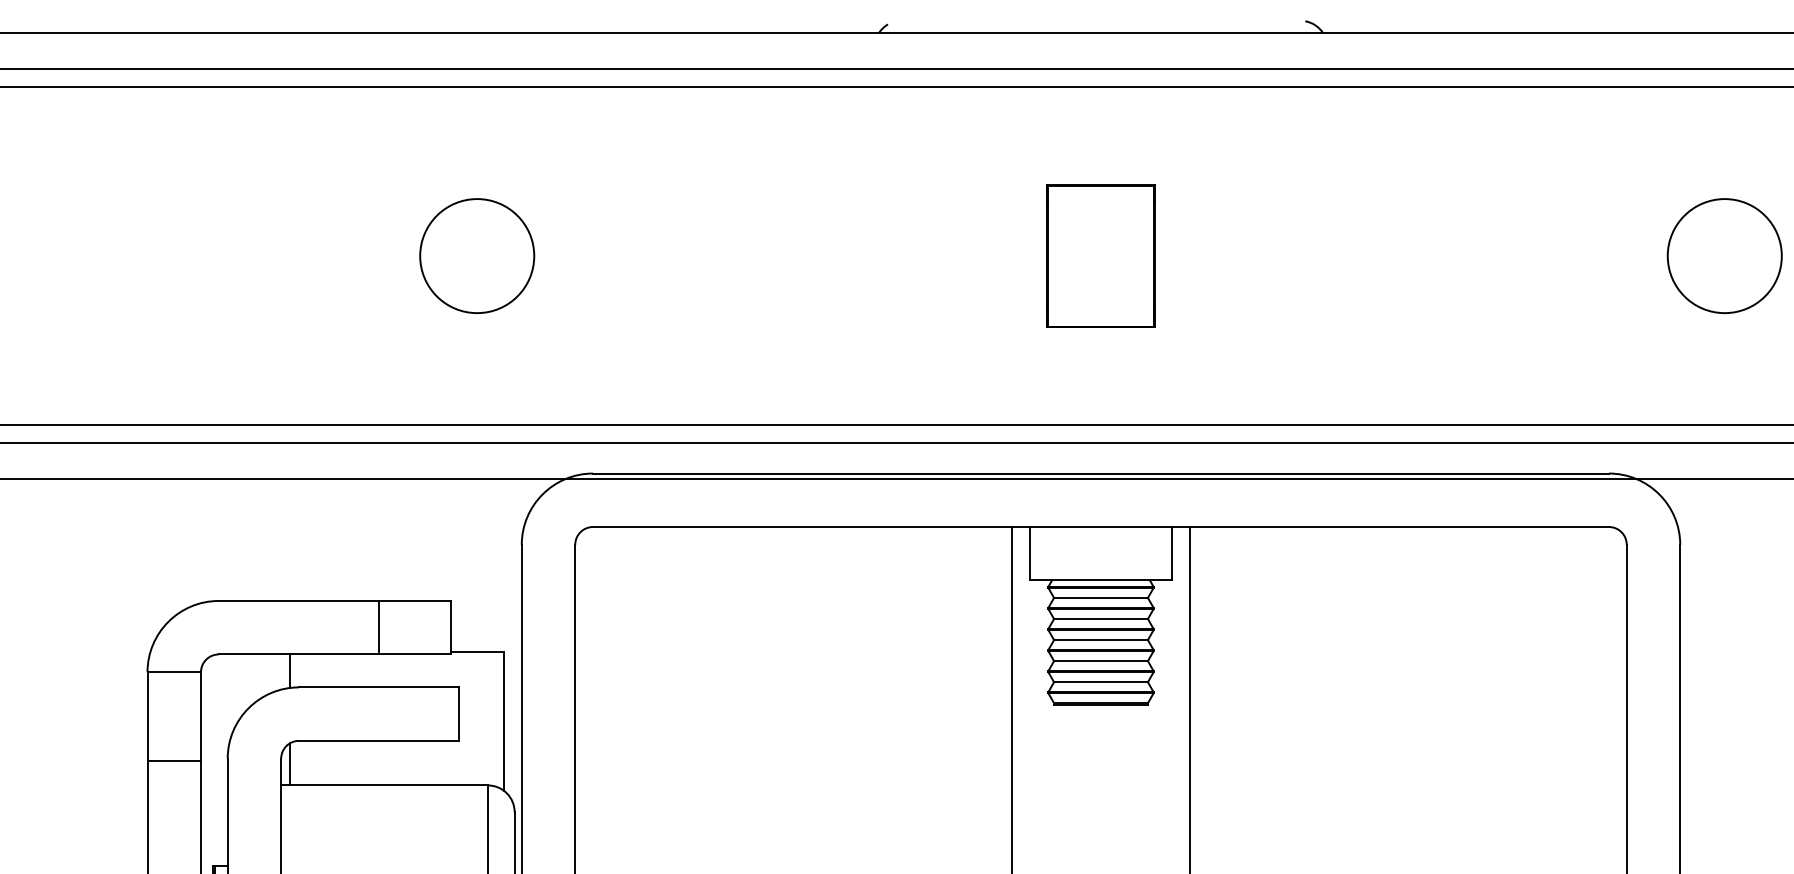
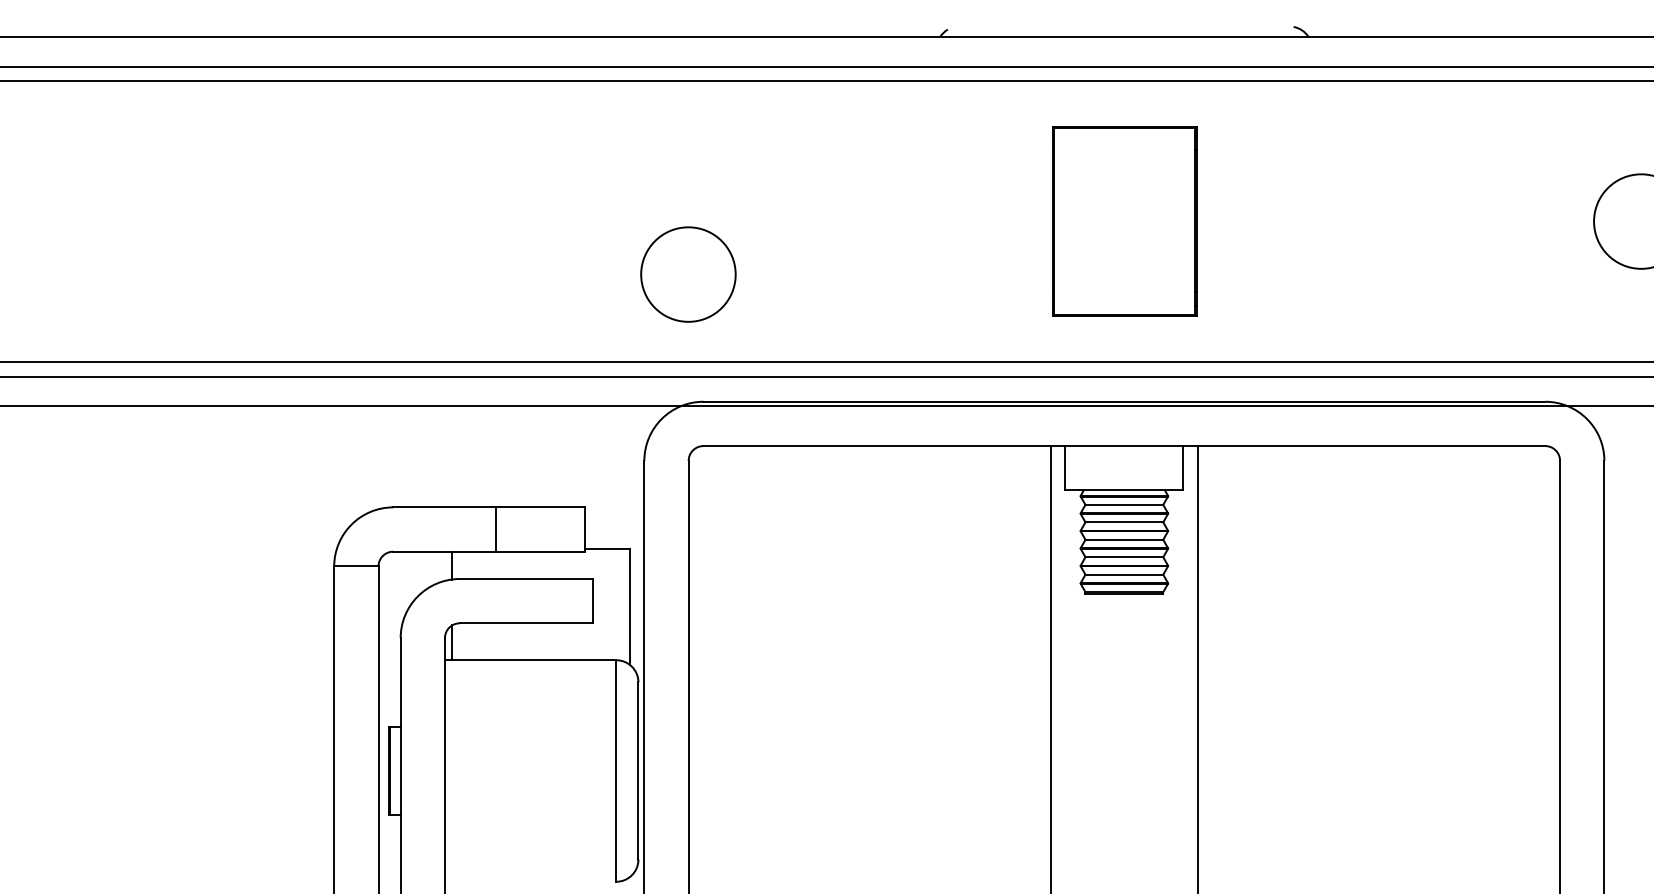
circle: (477, 255) -> (688, 274), moved
part: (1099, 255) -> (1123, 221), size x1.6
line: (379, 627) -> (496, 529), moved
line: (174, 761) -> (356, 640), removed

